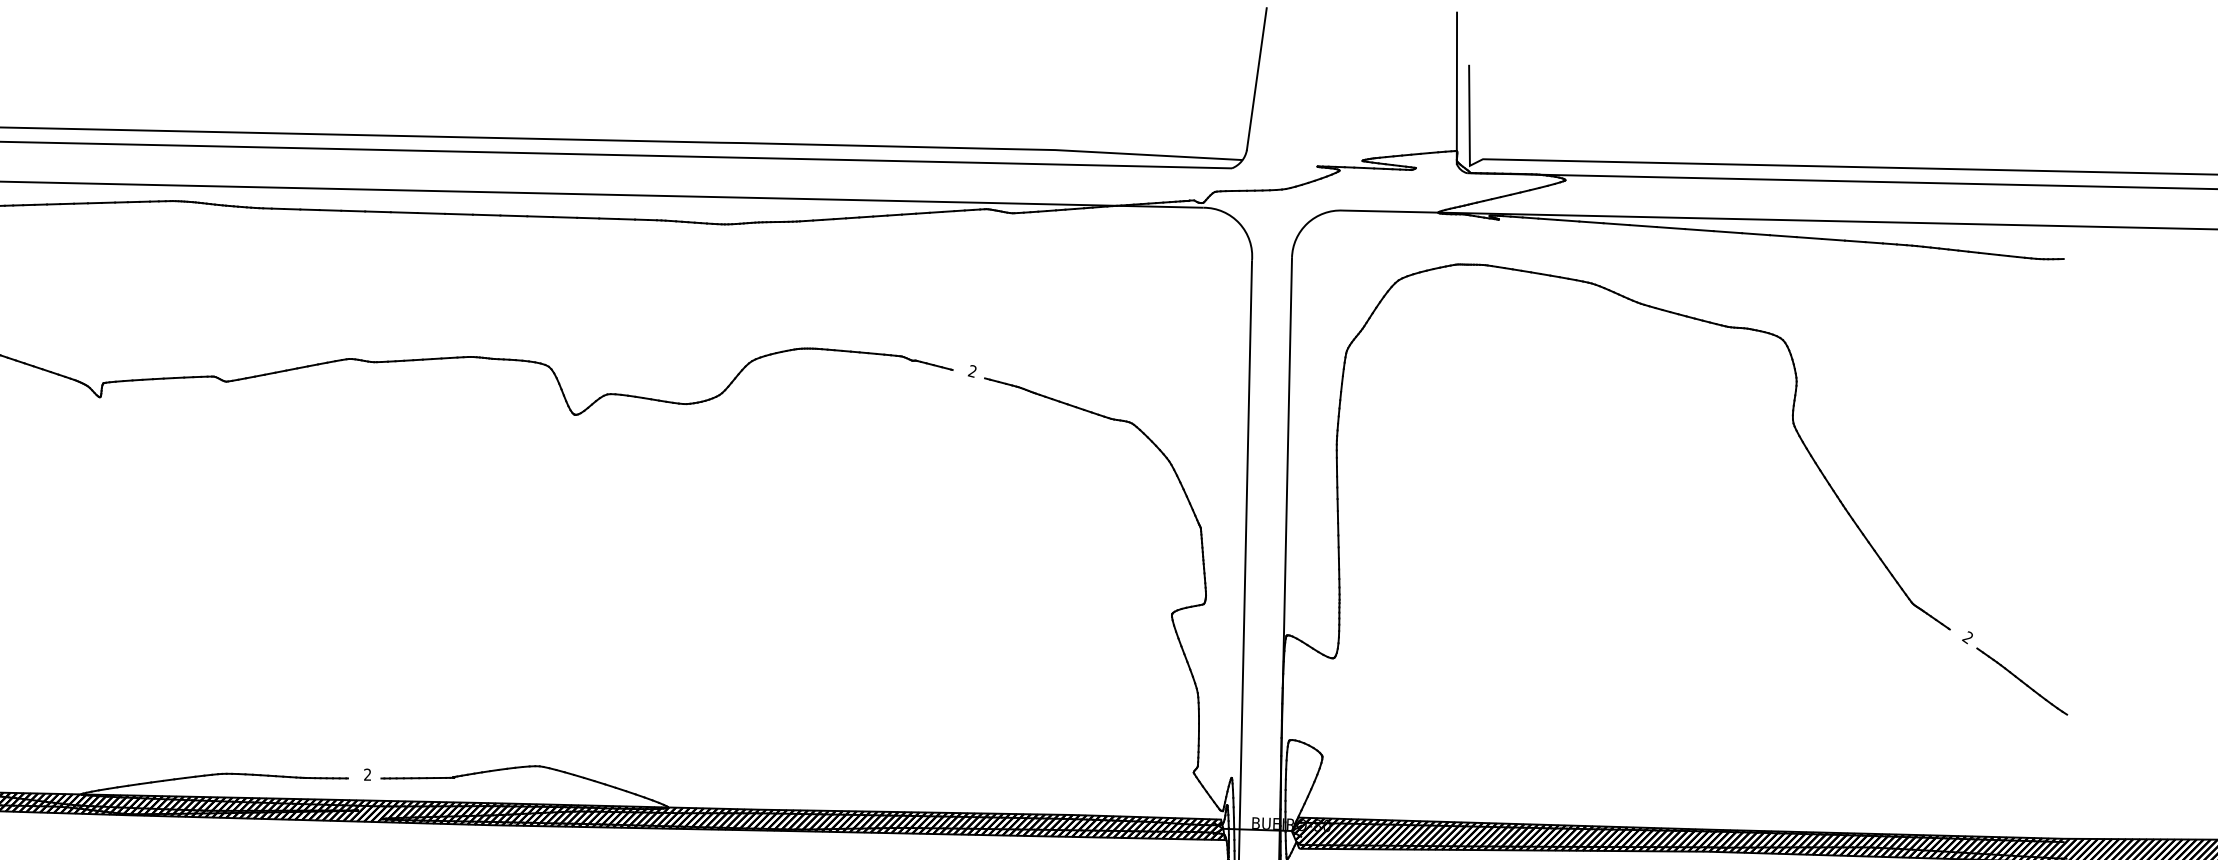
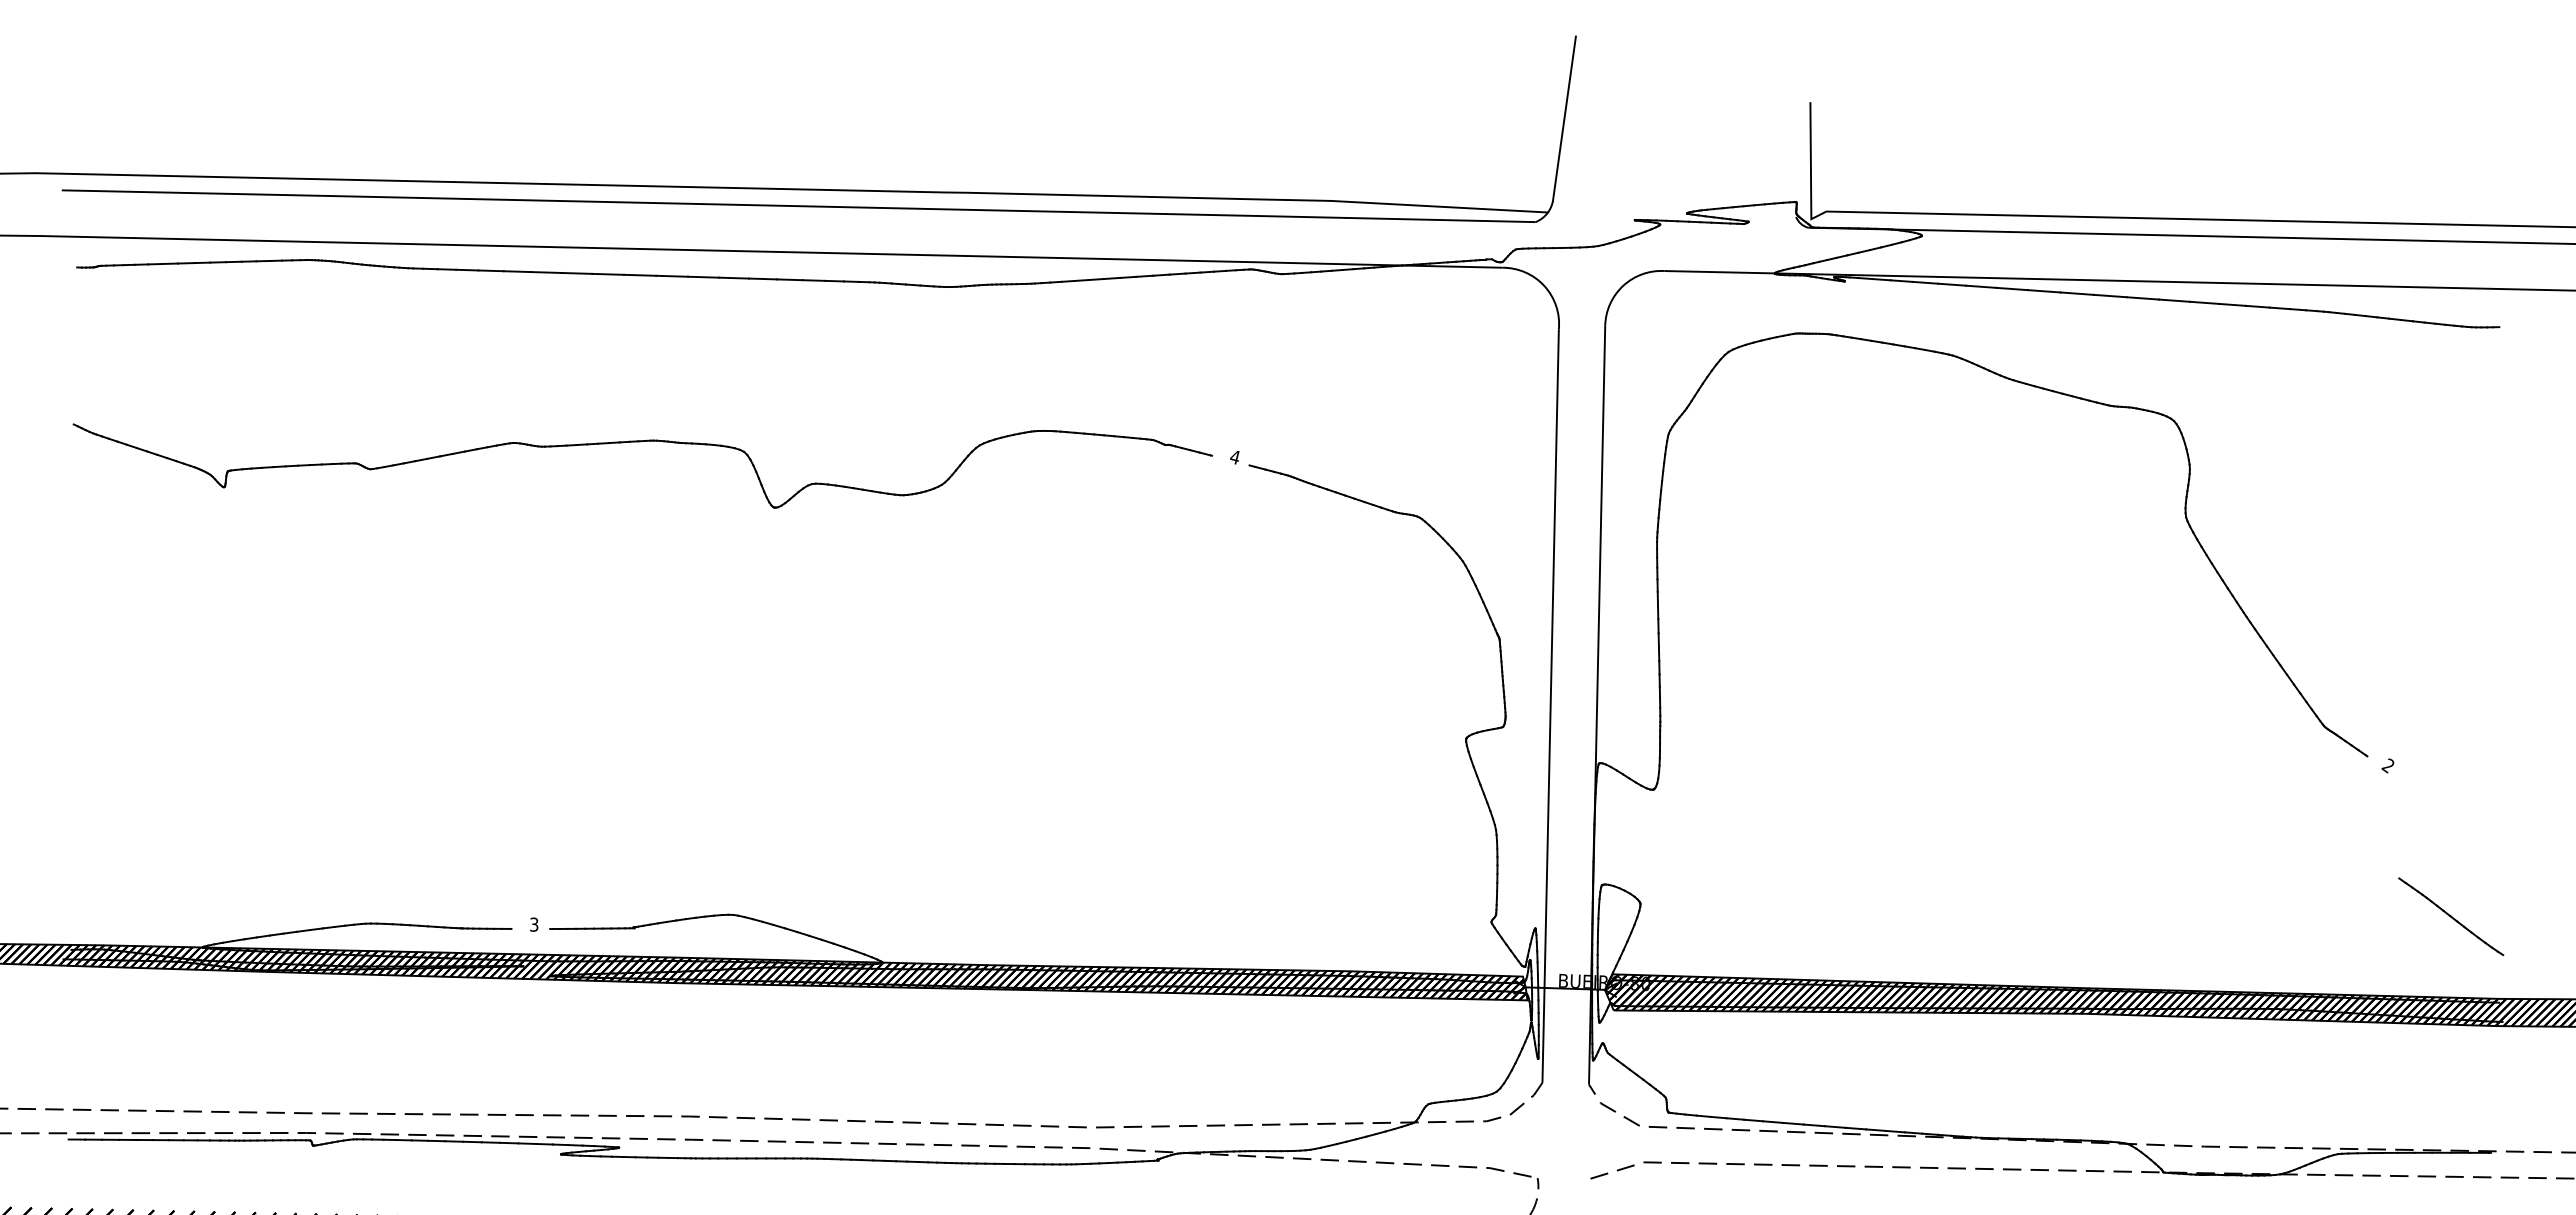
line: (1457, 87) -> (1796, 128), removed
text: (972, 371) -> (1234, 457), 2 -> 4
part: (2022, 681) -> (2451, 916), moved
text: (367, 774) -> (534, 924), 2 -> 3

